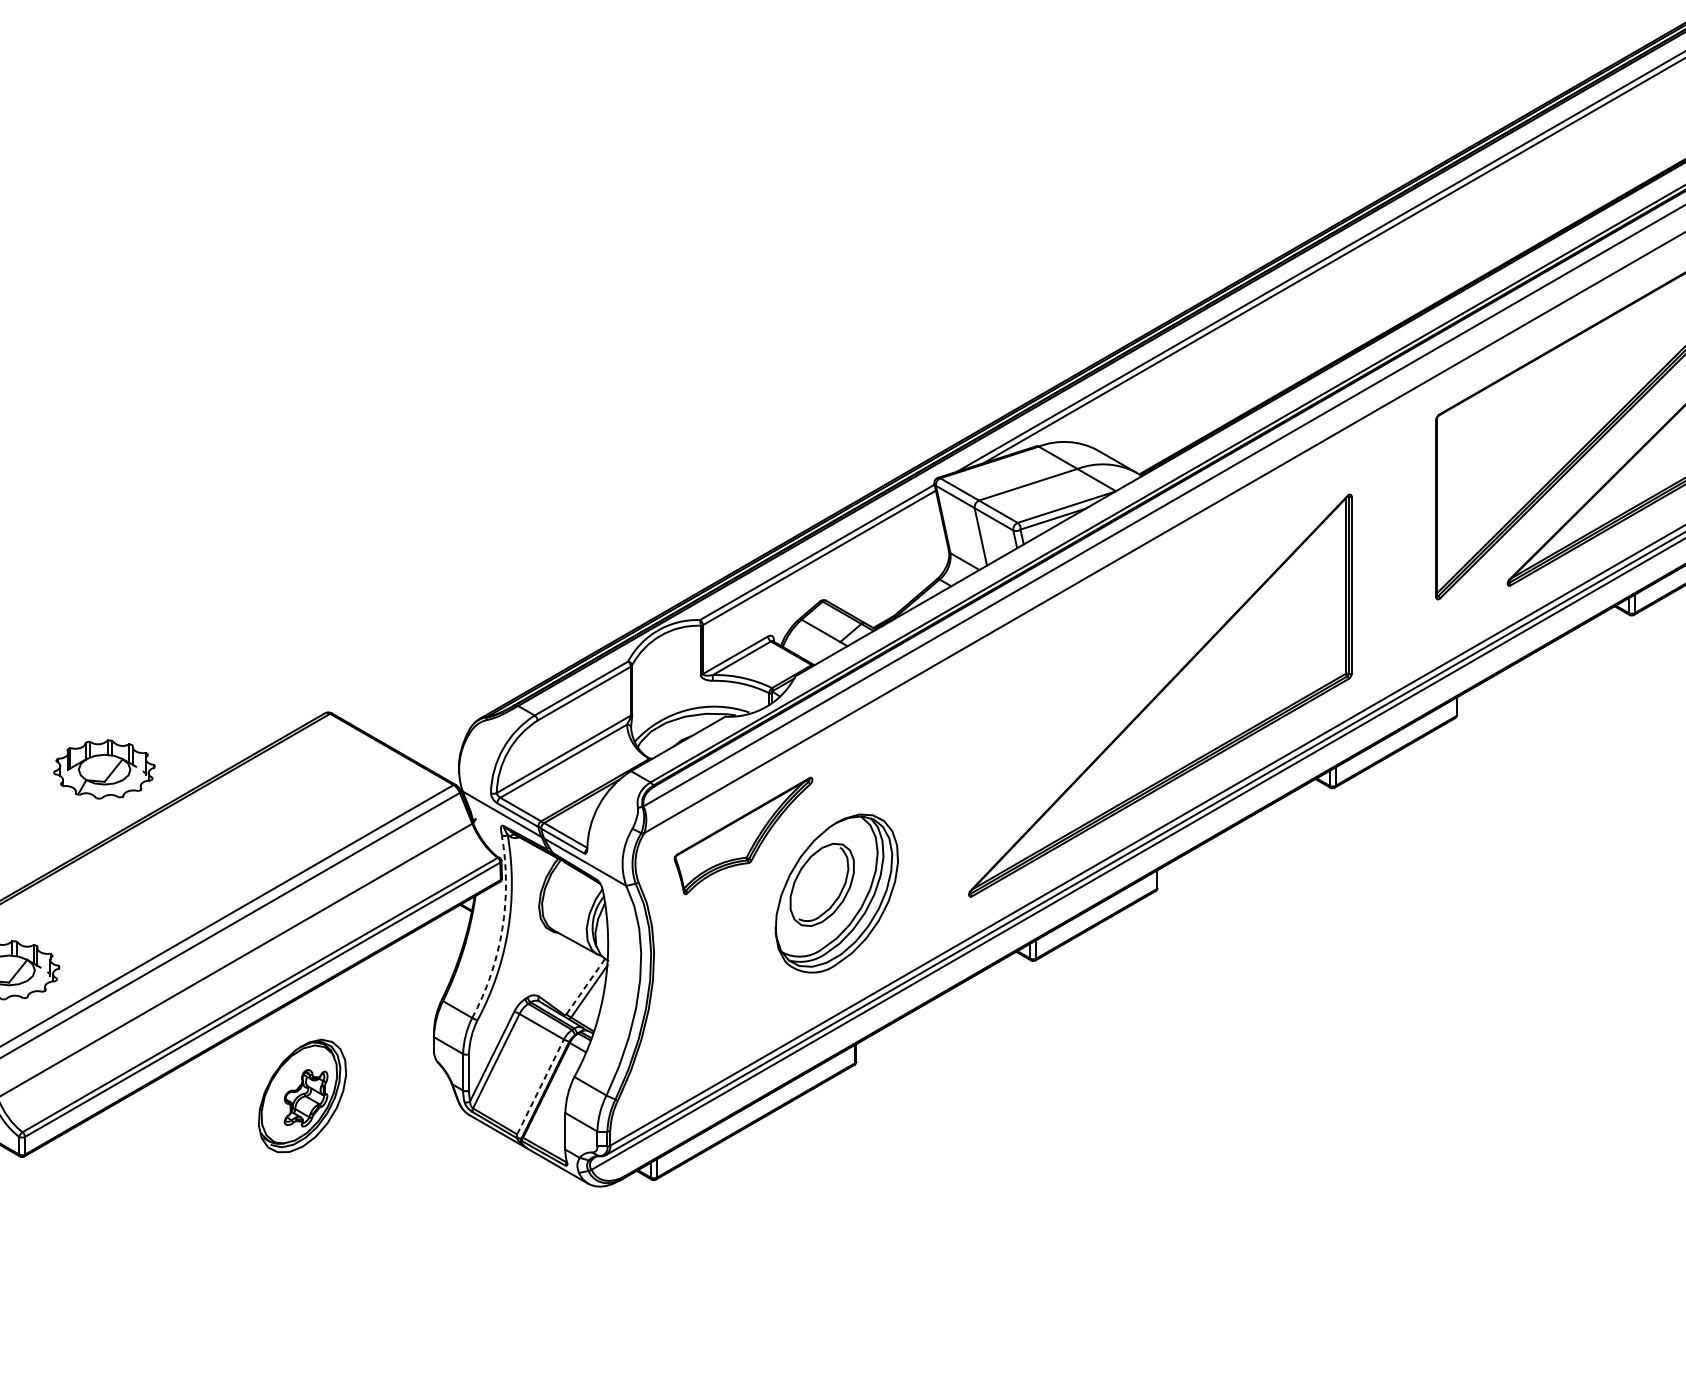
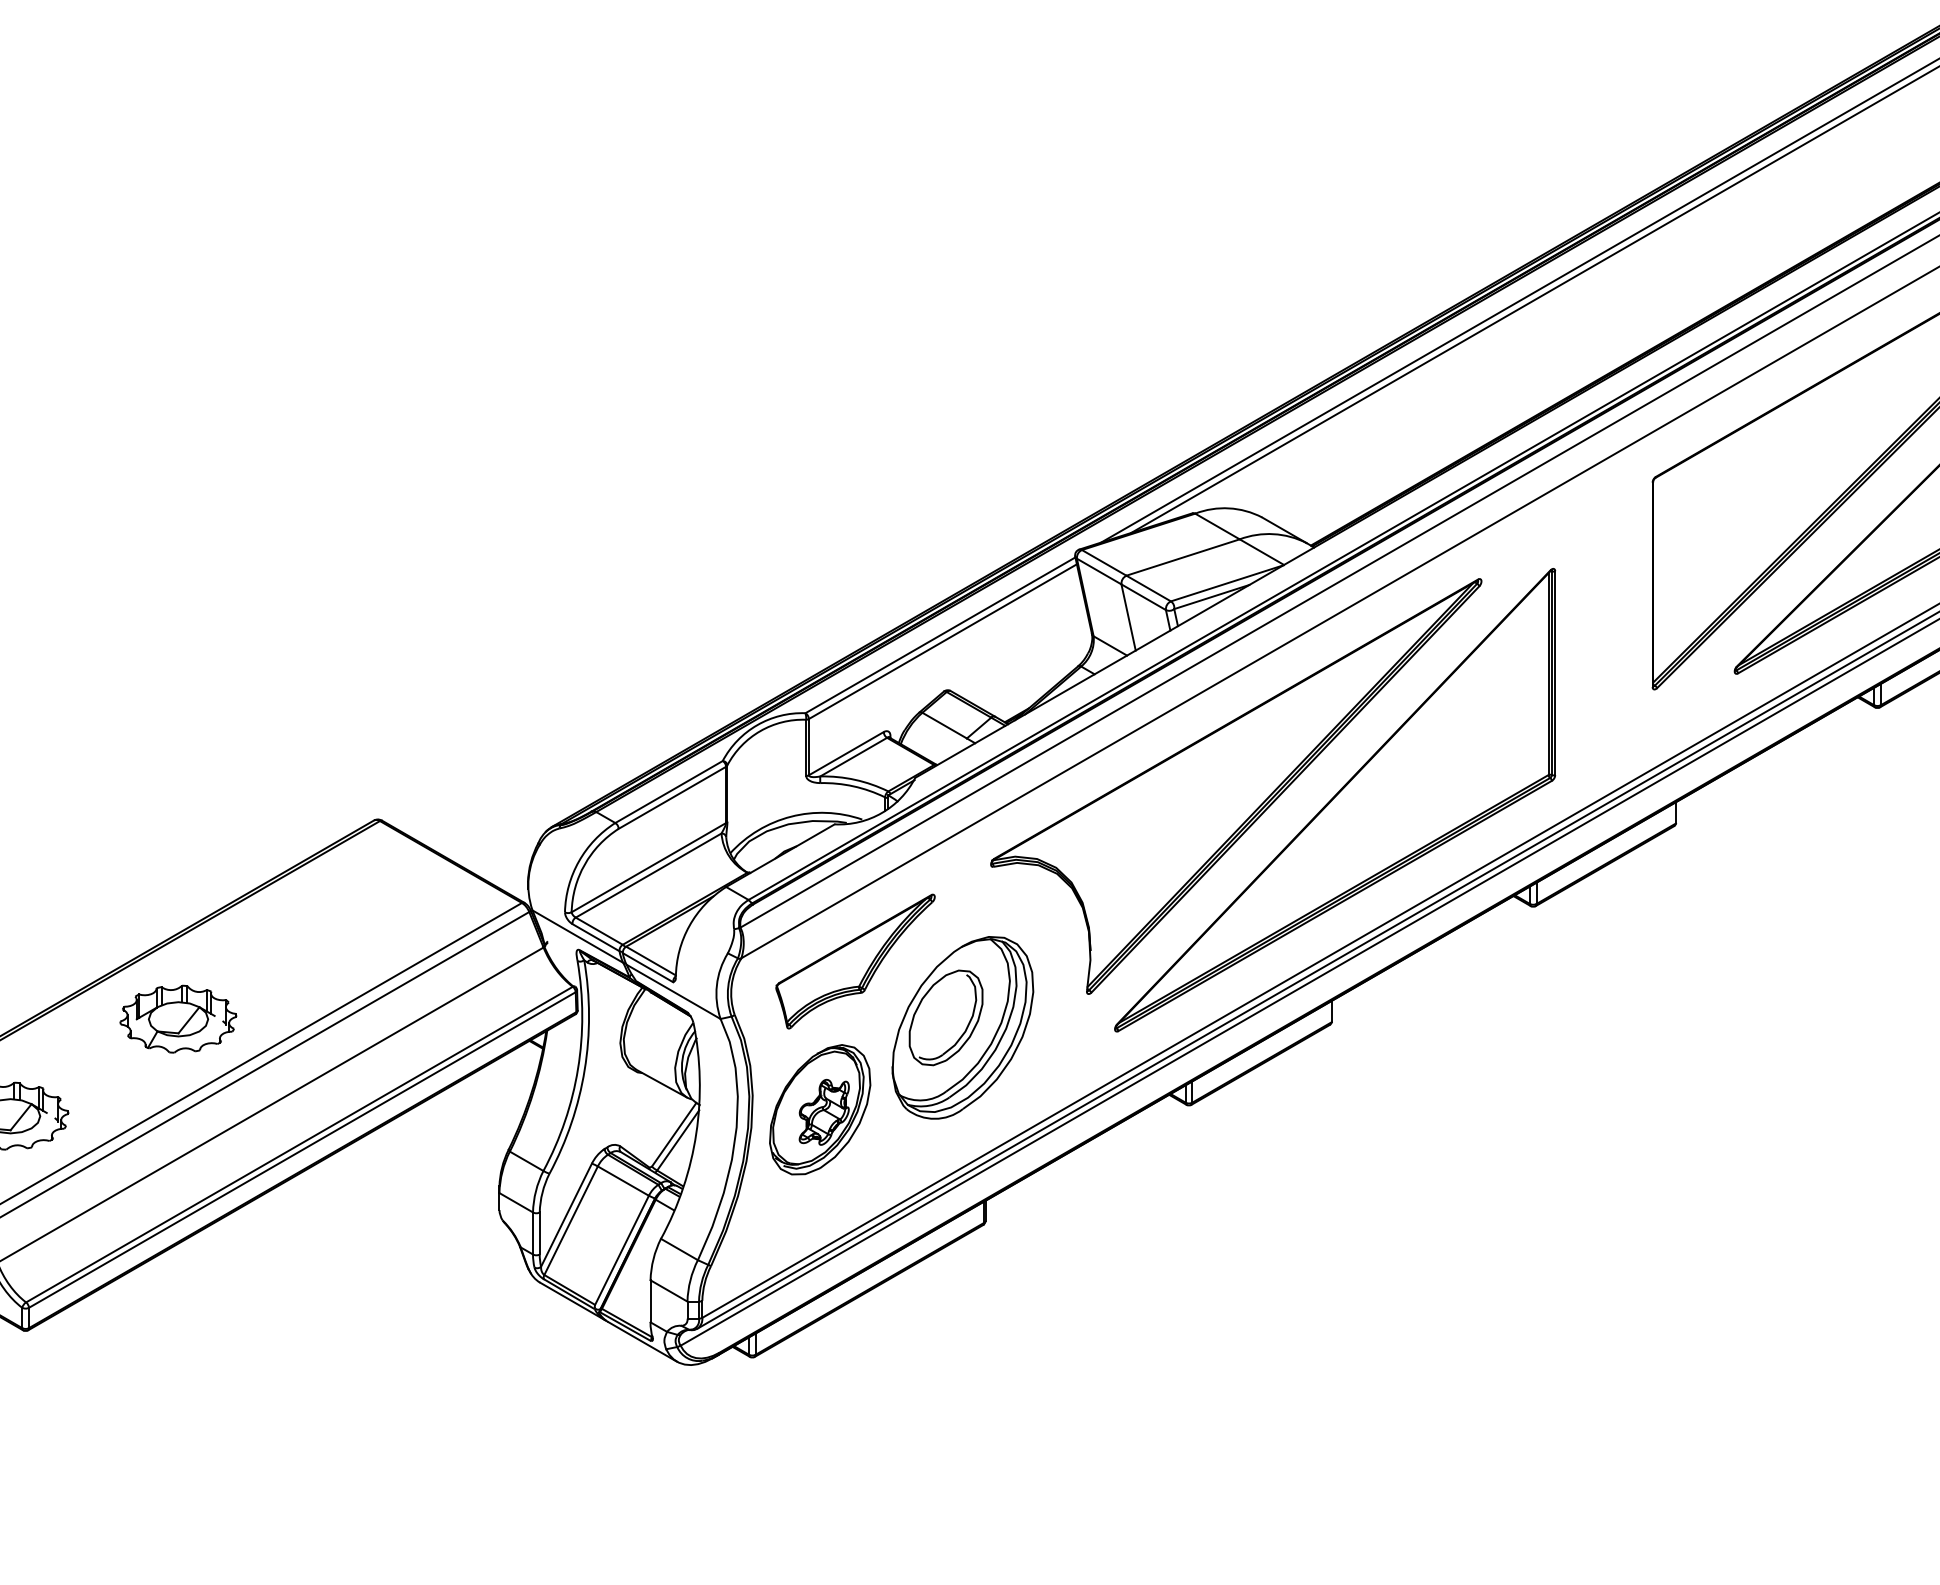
part: (1074, 683) -> (1236, 786), added
part: (104, 768) -> (178, 1018), moved
arc: (502, 928) -> (578, 1068), dashed -> solid
line: (586, 986) -> (674, 1134), dashed -> solid
line: (540, 1087) -> (622, 1250), dashed -> solid
part: (302, 1095) -> (820, 1109), moved

